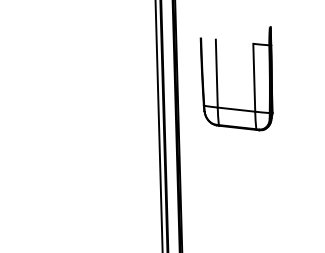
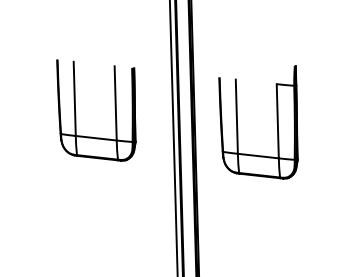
part: (253, 78) -> (276, 122), moved
part: (104, 99) -> (114, 108), added

